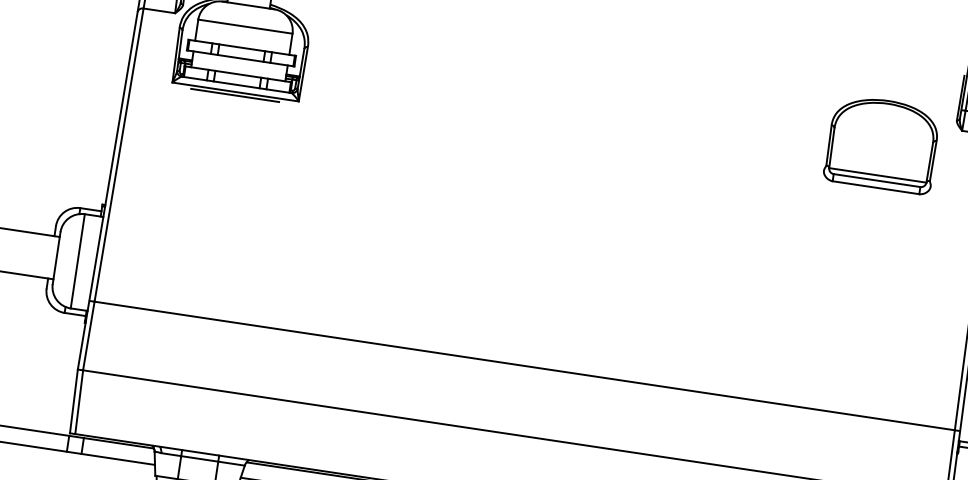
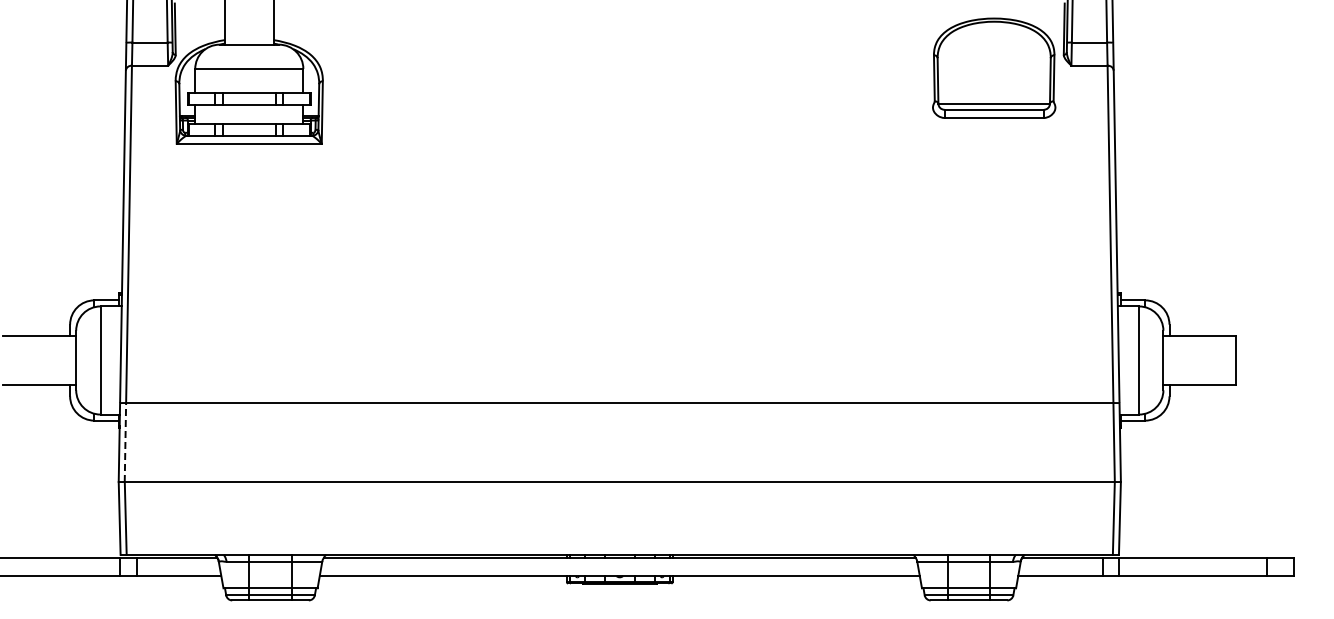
line: (234, 94) -> (248, 147), removed
part: (882, 143) -> (994, 67), moved
line: (88, 336) -> (125, 442), solid -> dashed

